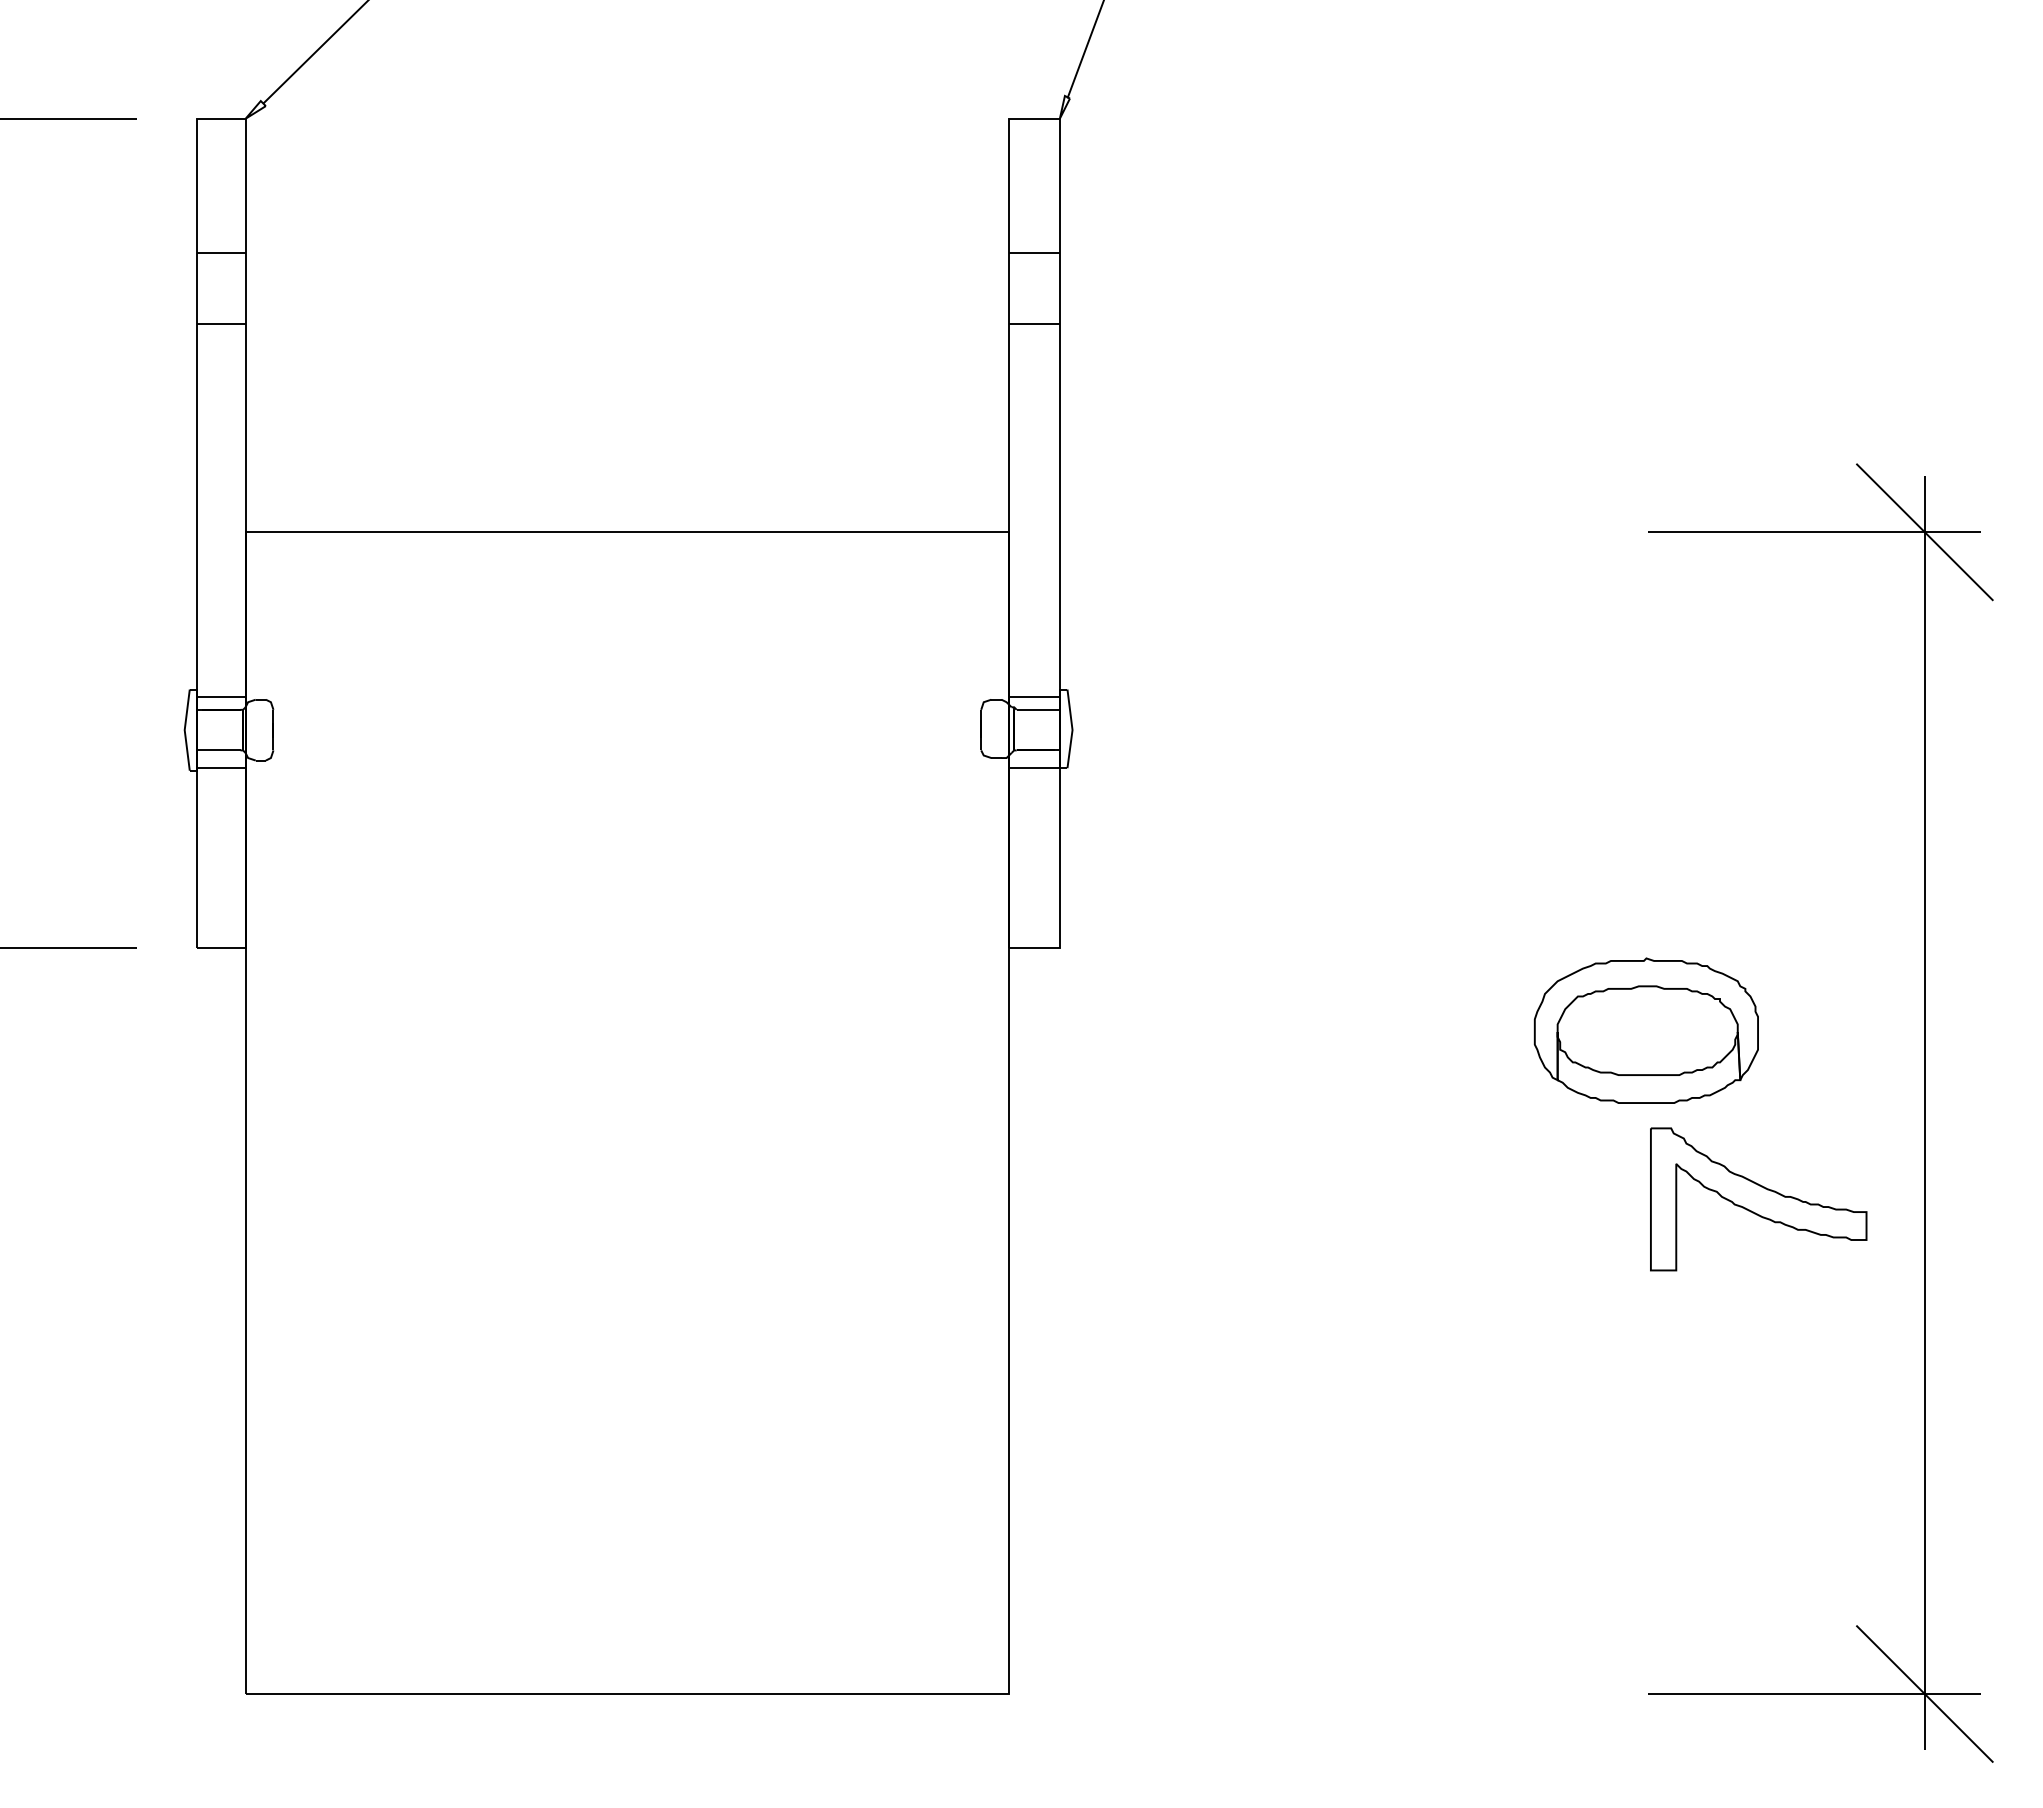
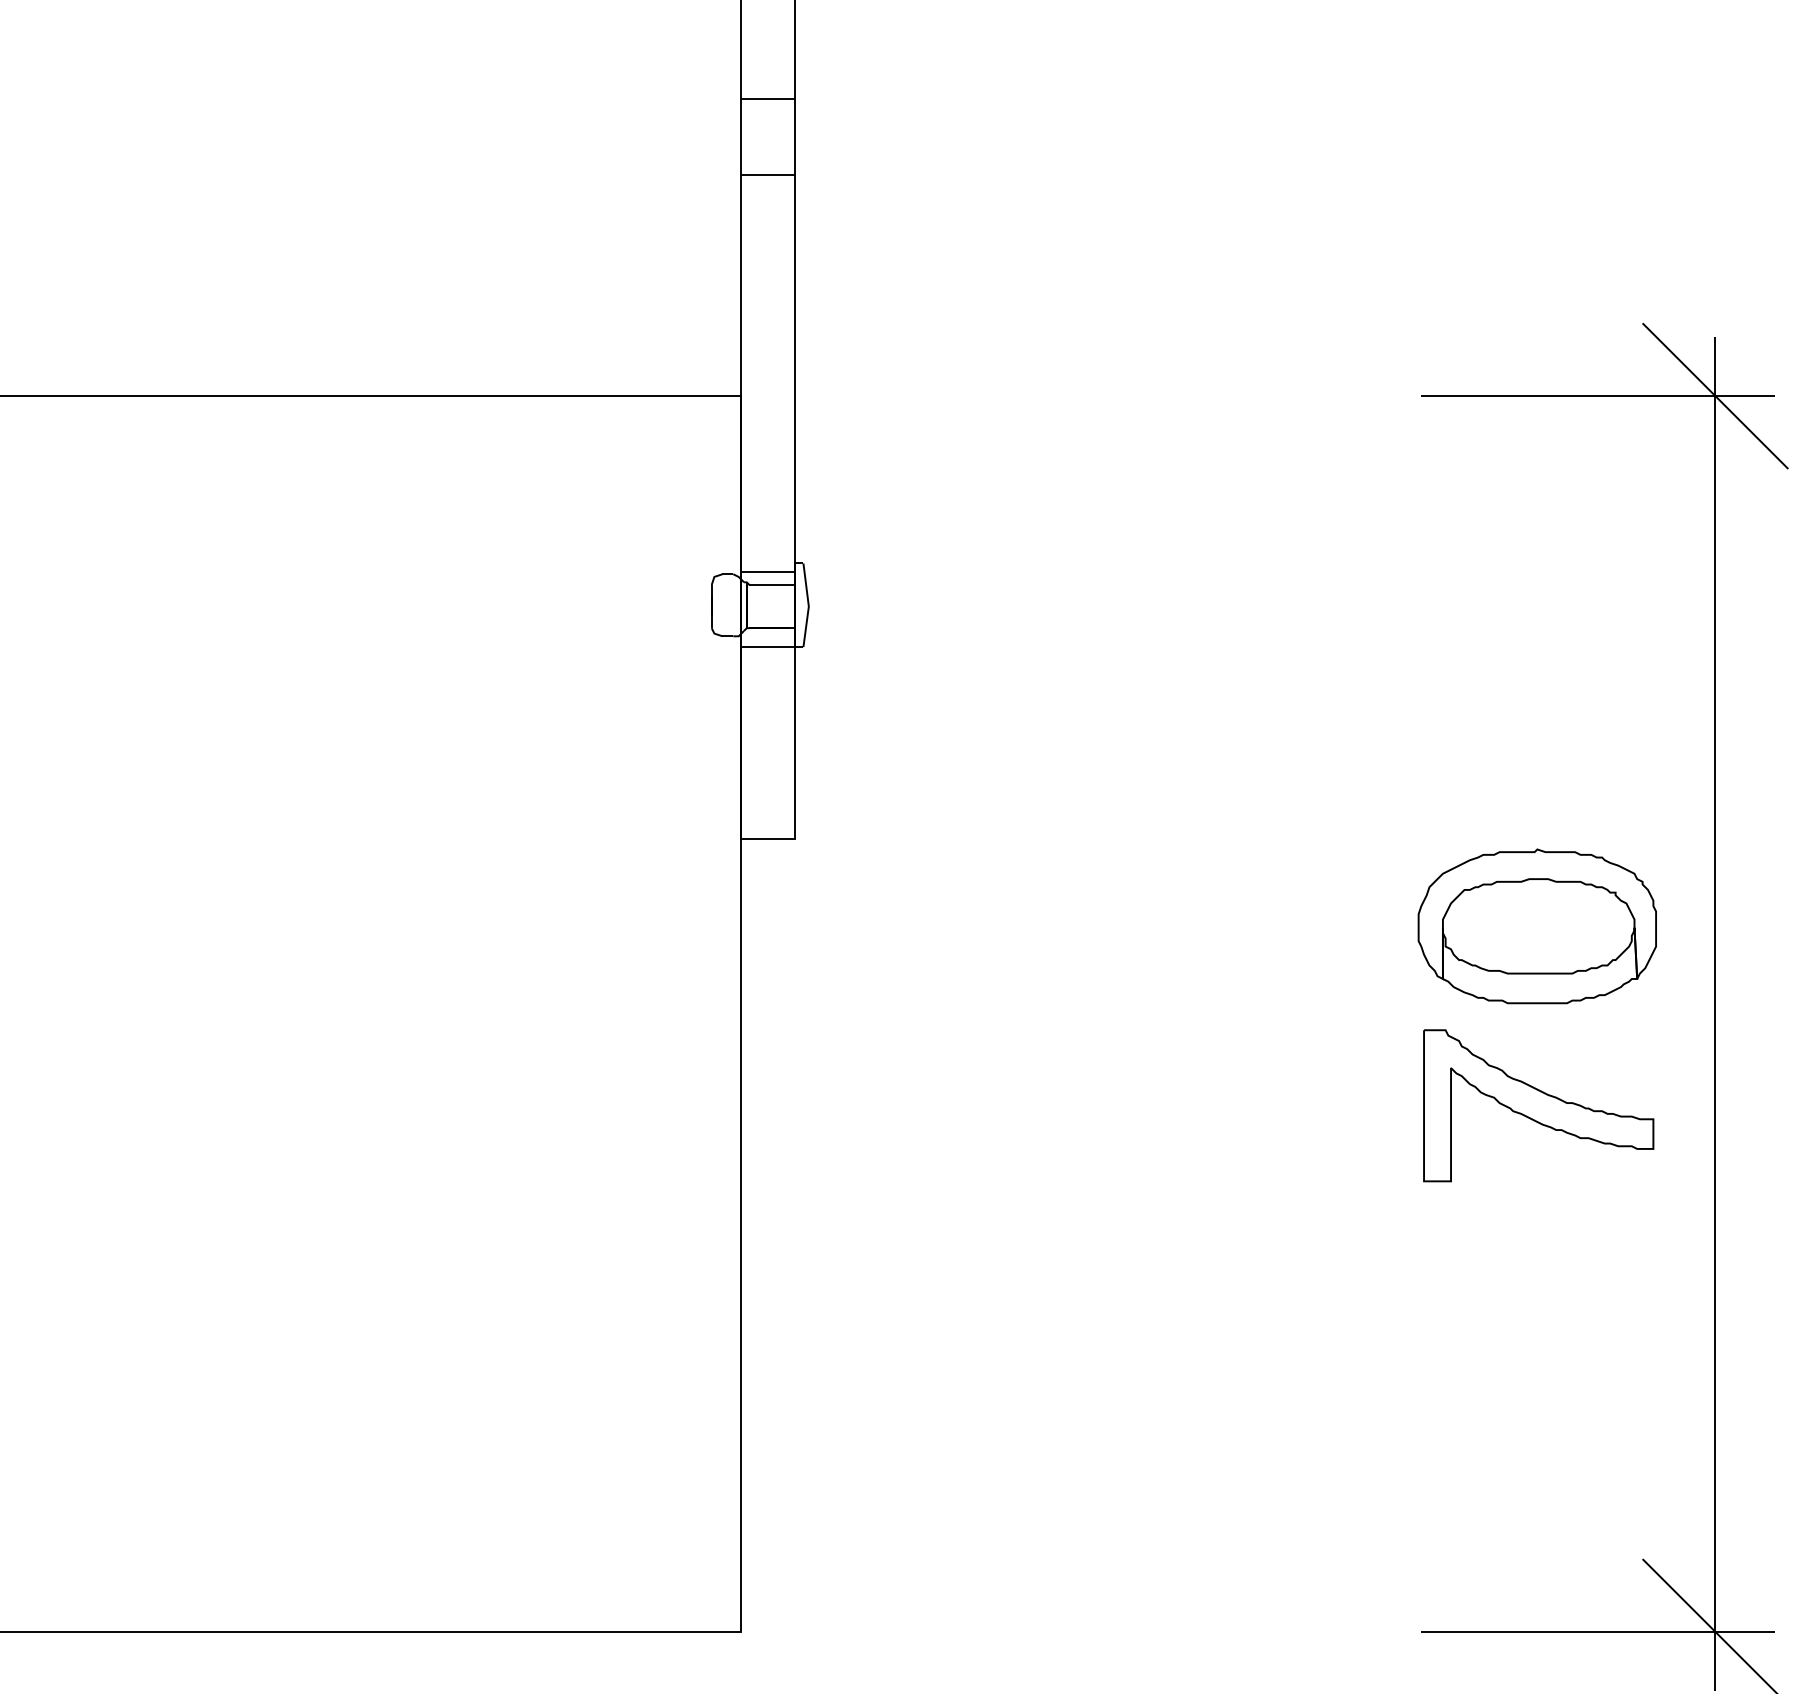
part: (1645, 1030) -> (1536, 926), moved

